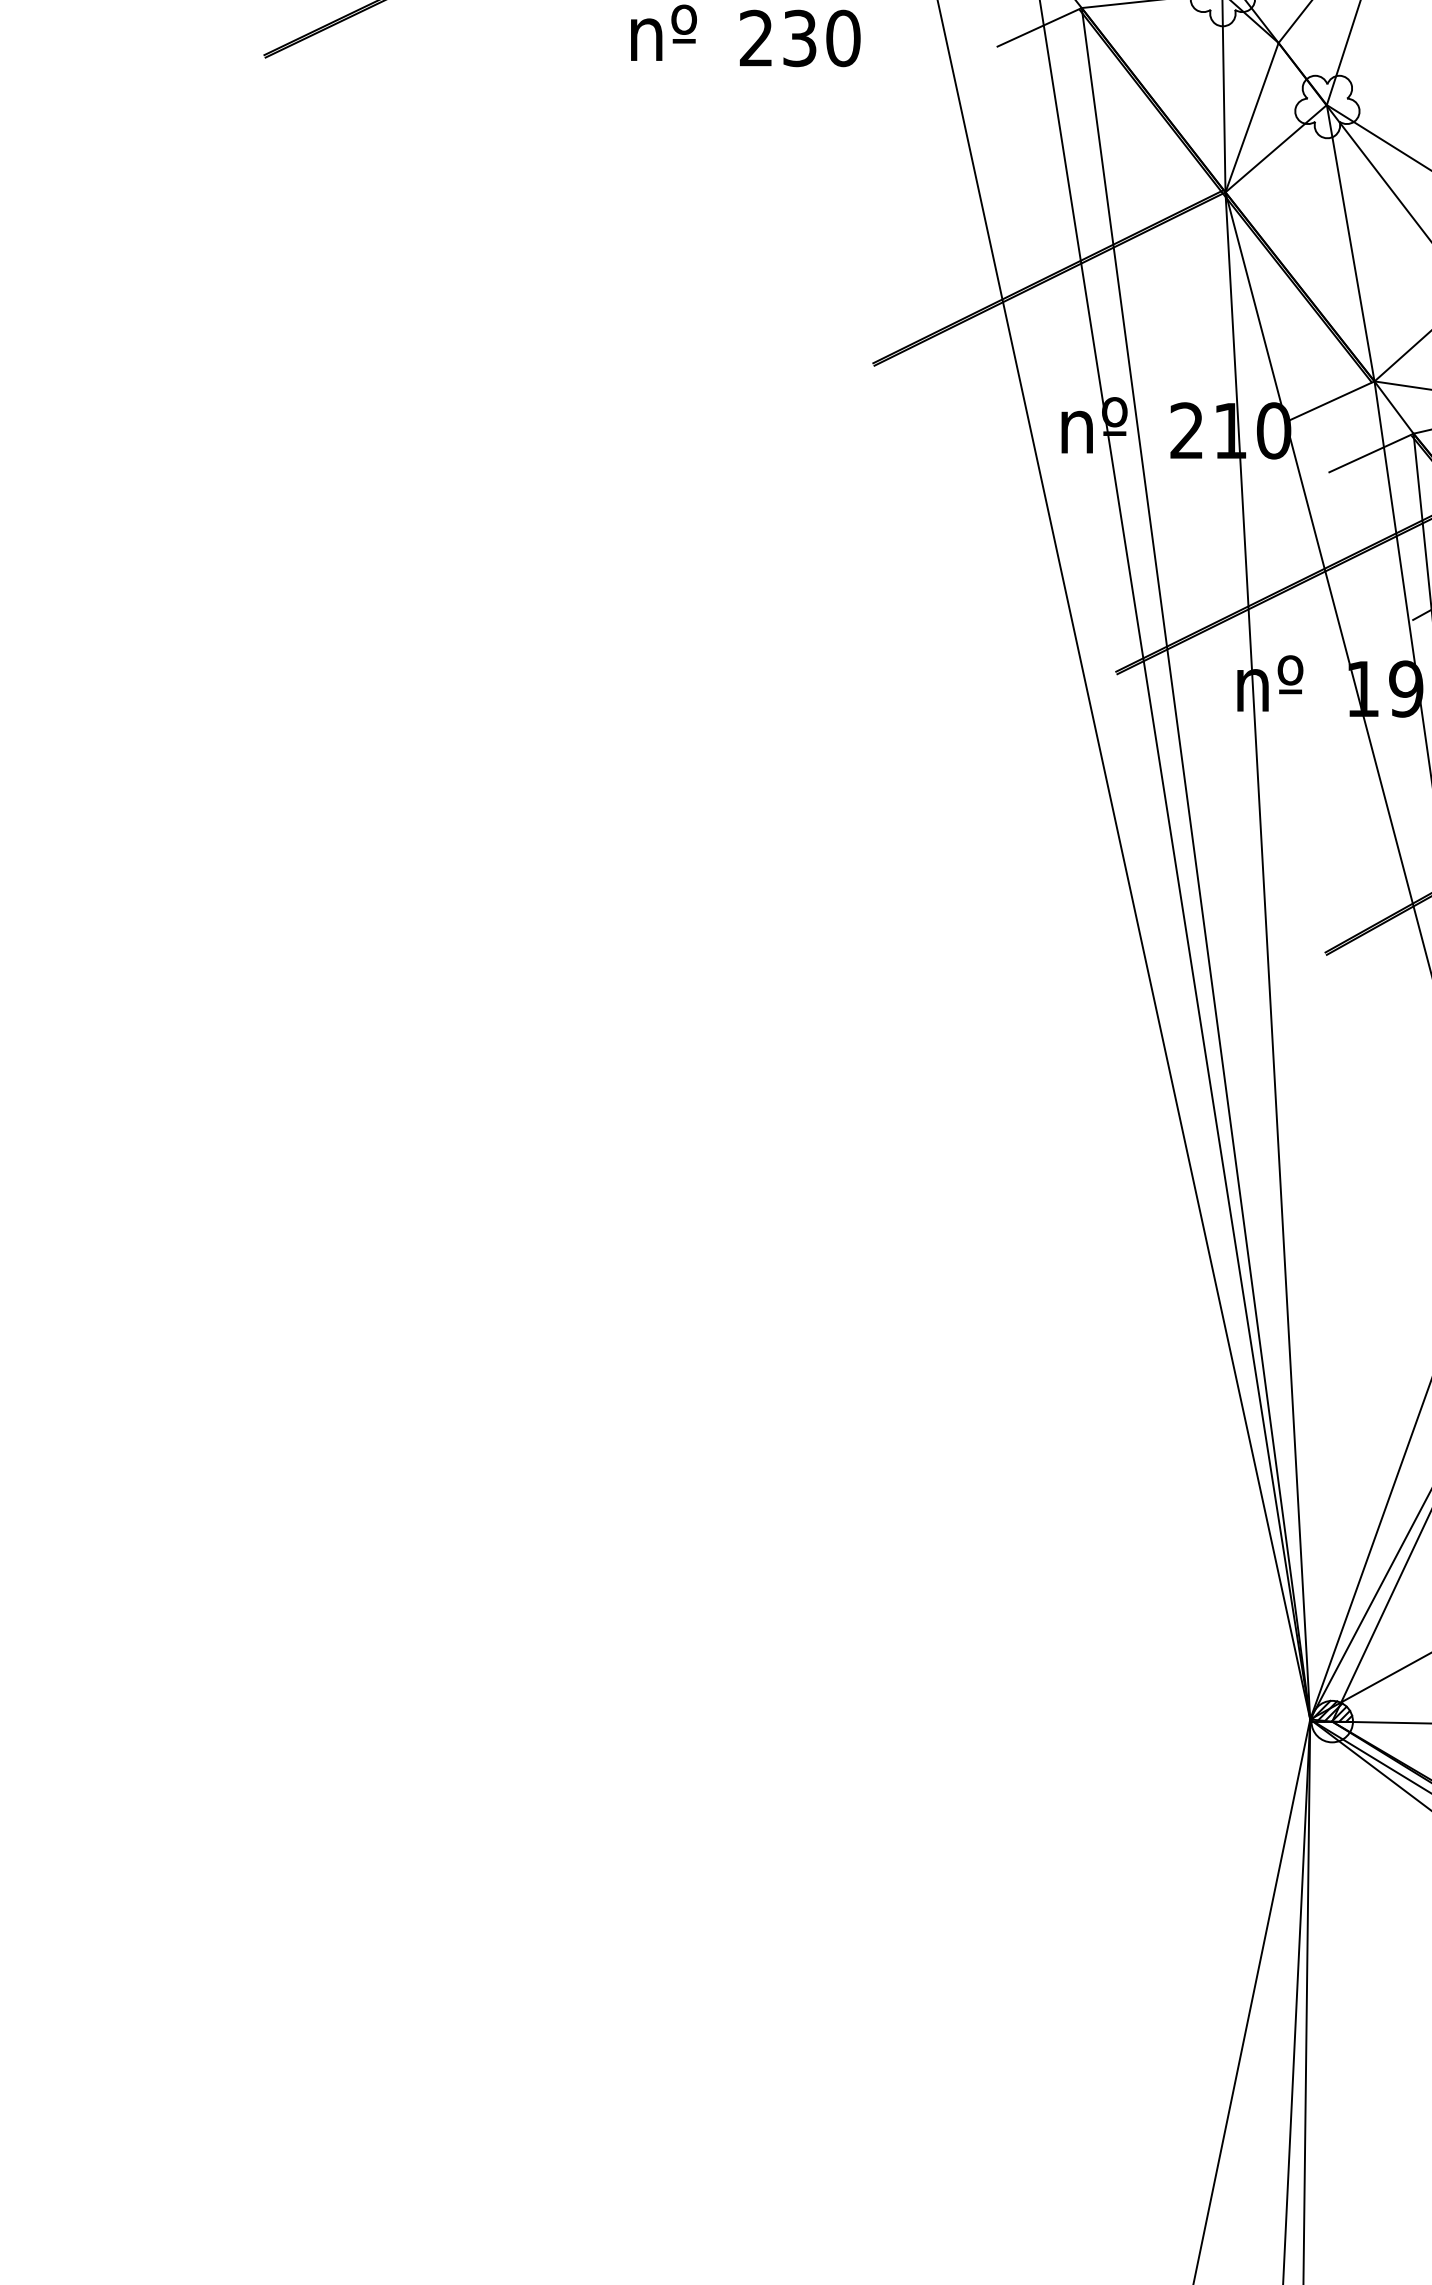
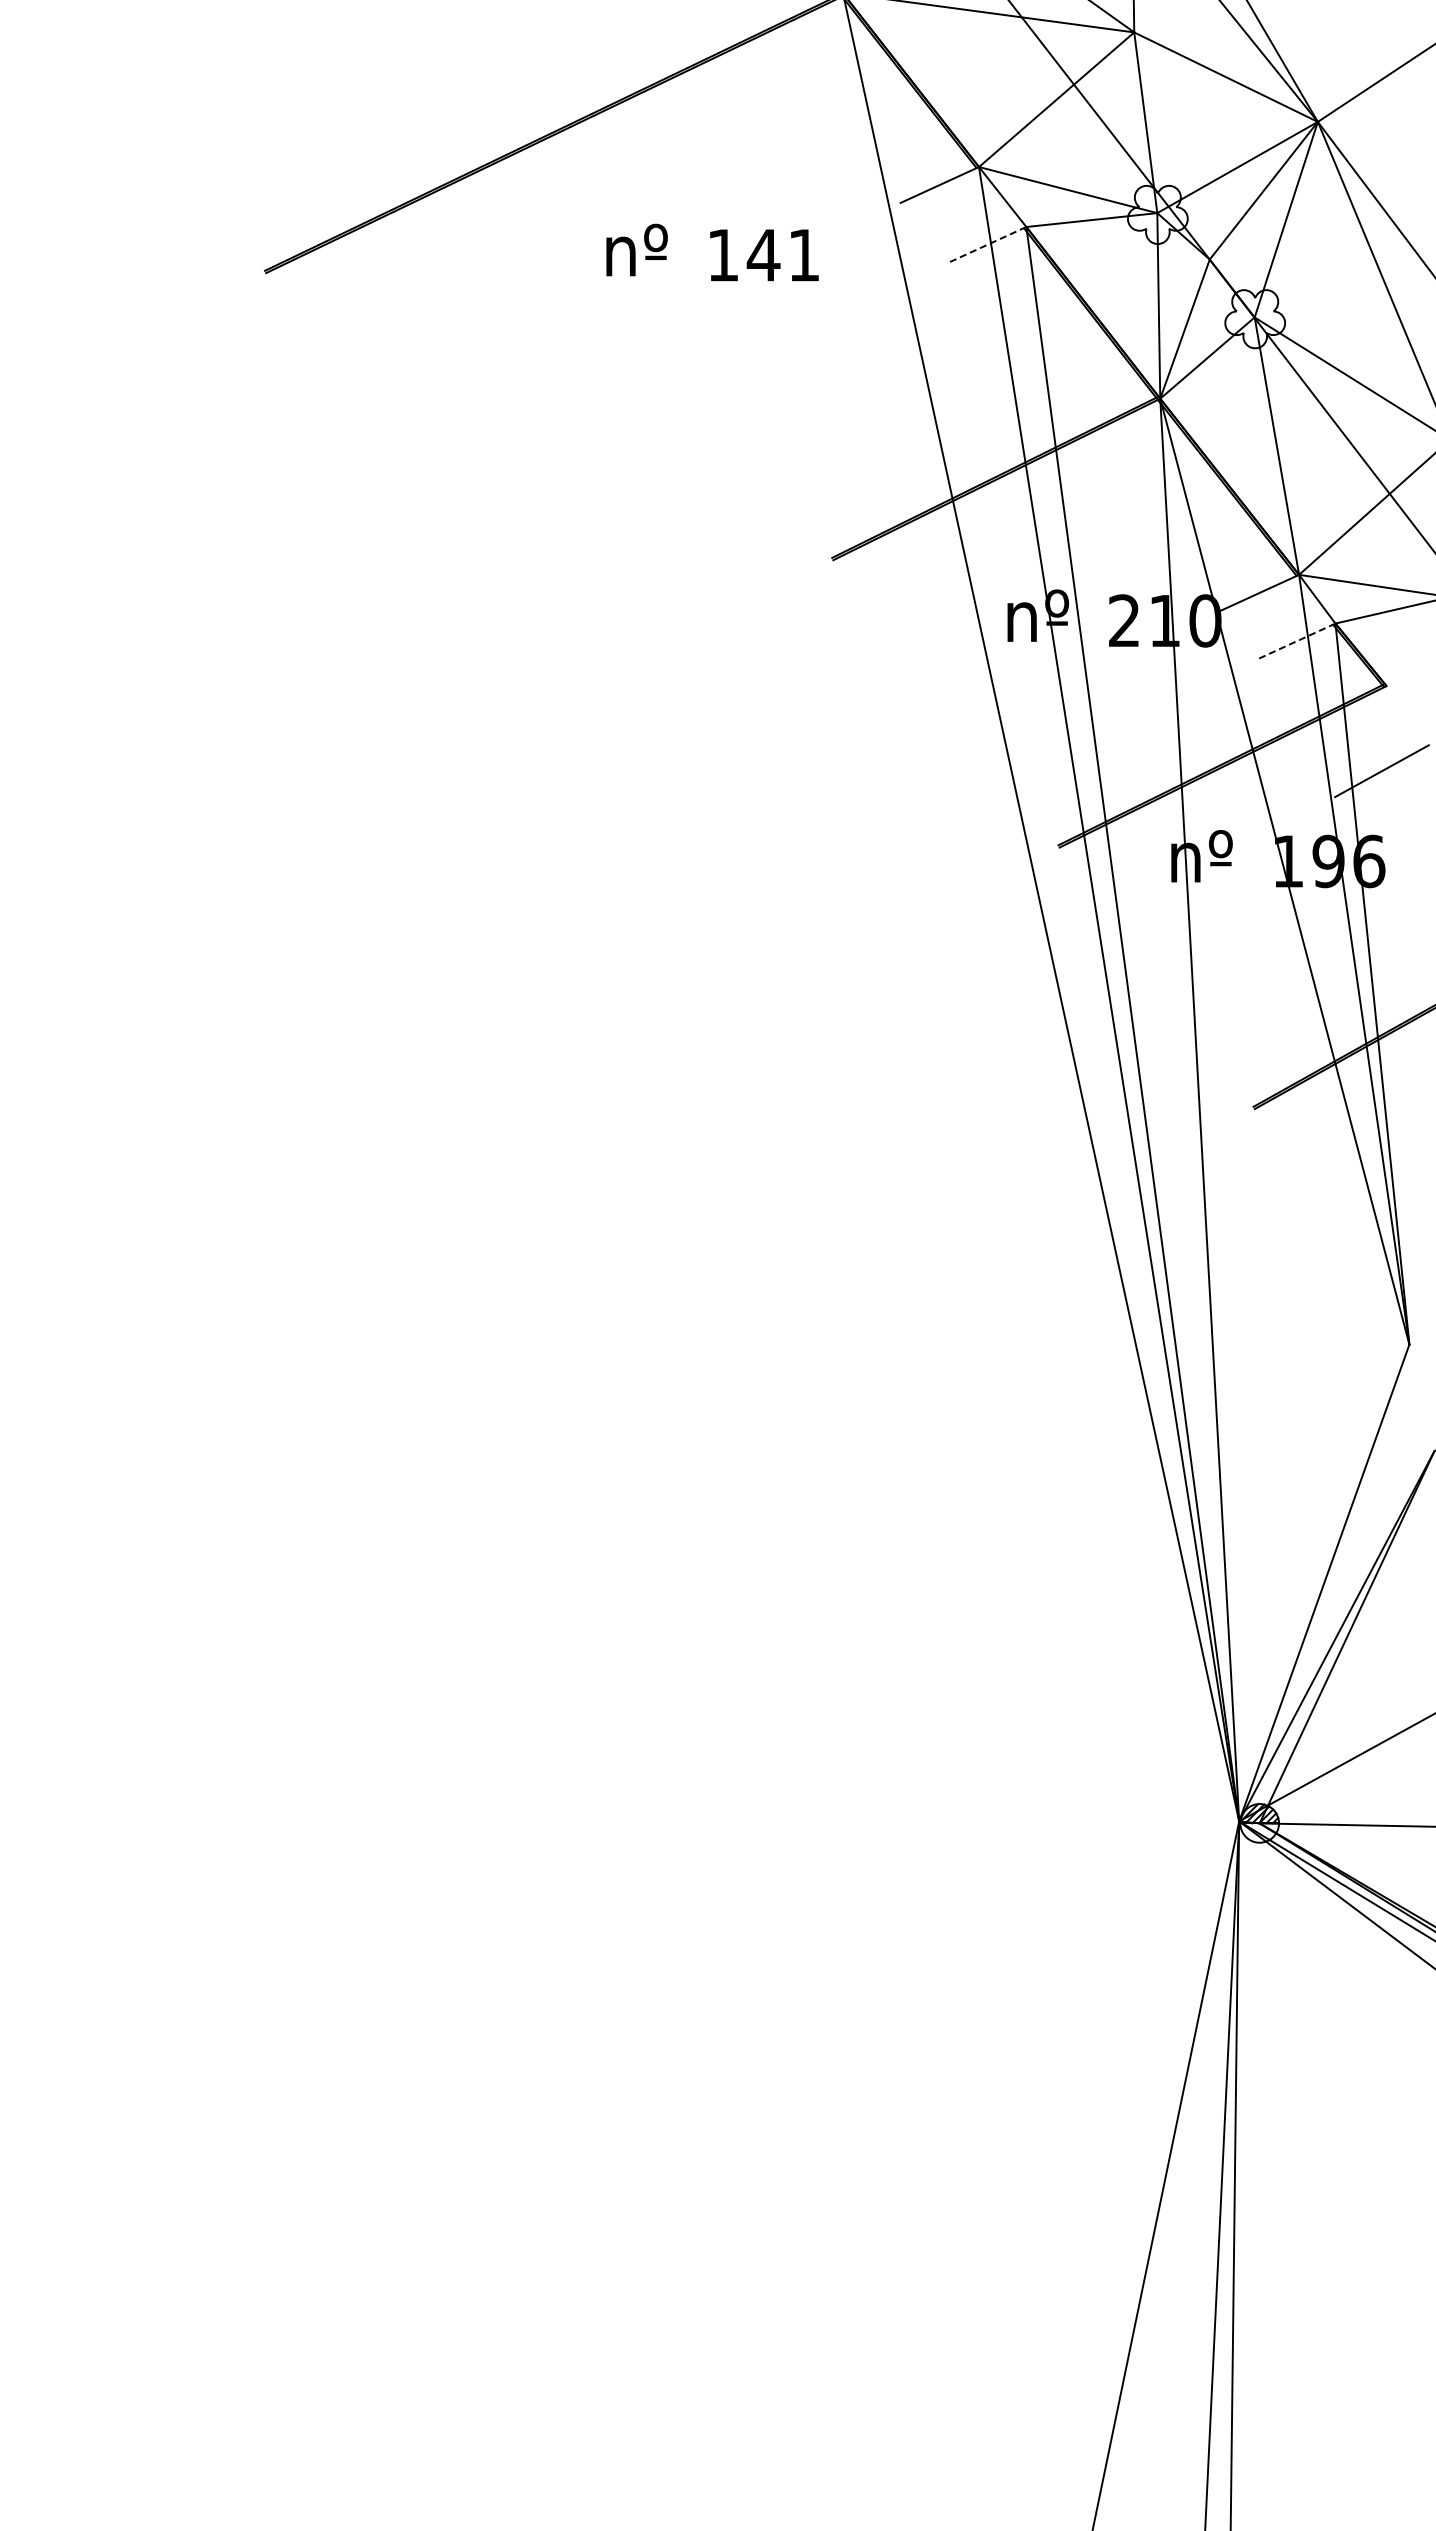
line: (1038, 27) -> (986, 245), solid -> dashed
text: (799, 38) -> (763, 255), 230 -> 141
line: (1370, 452) -> (1295, 641), solid -> dashed

